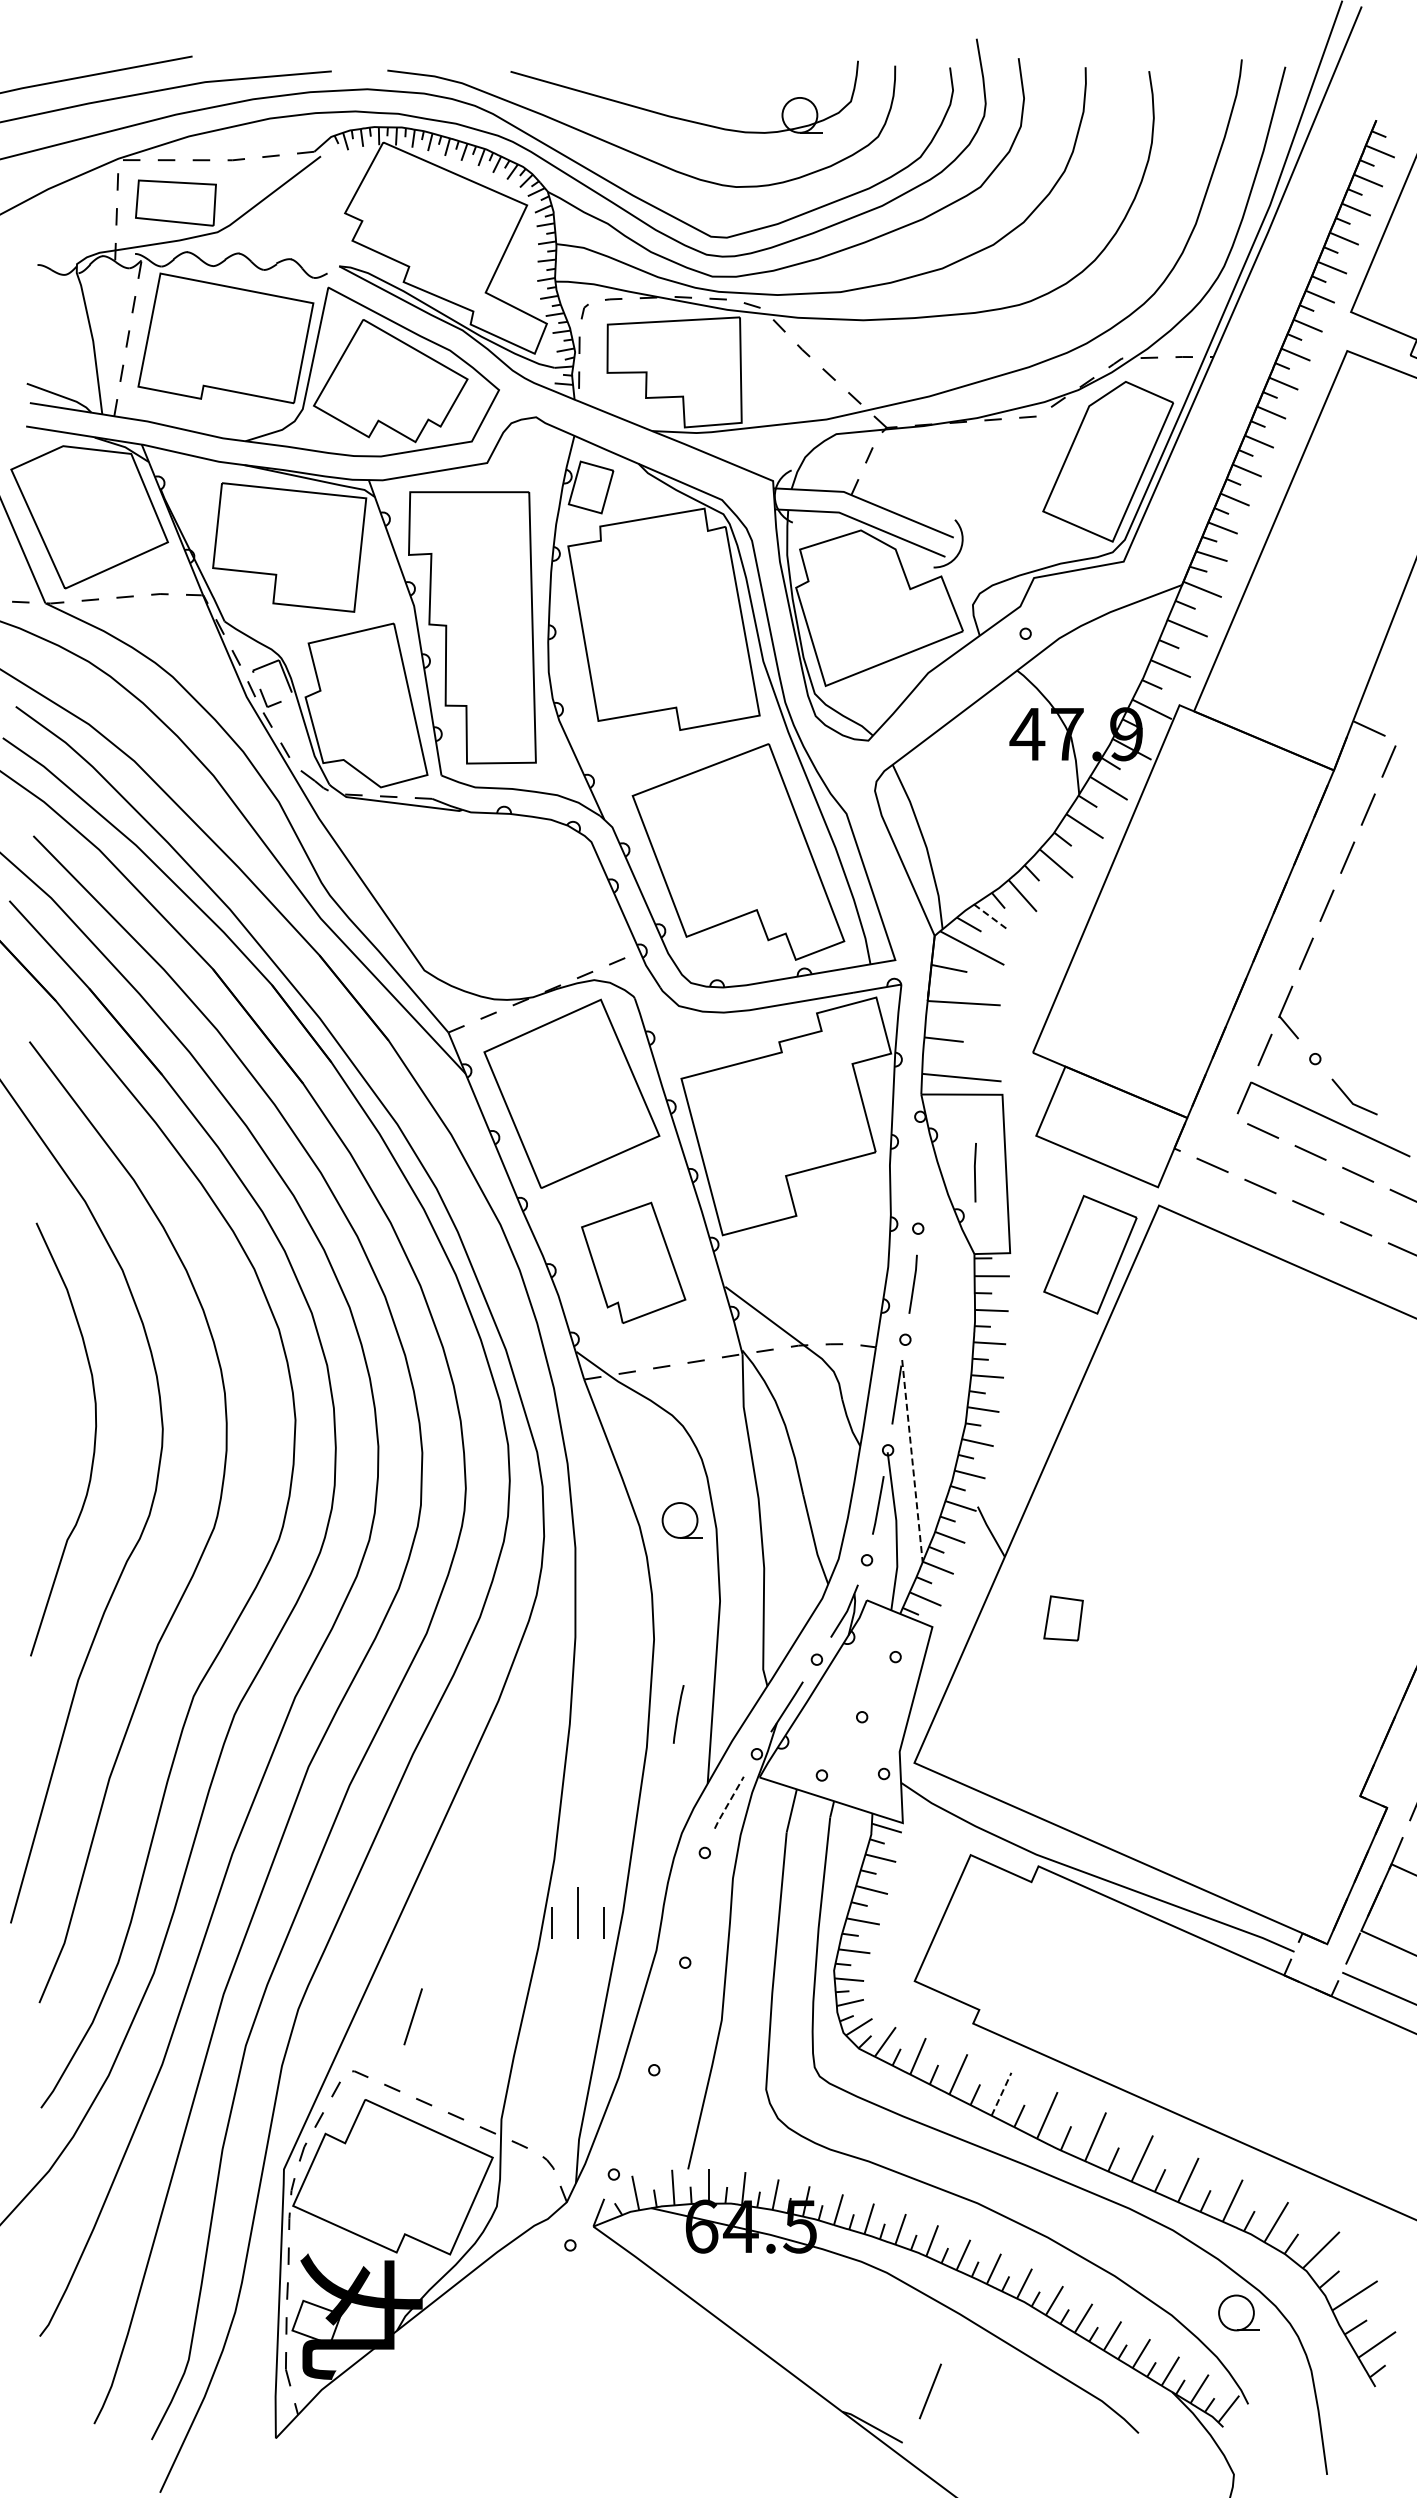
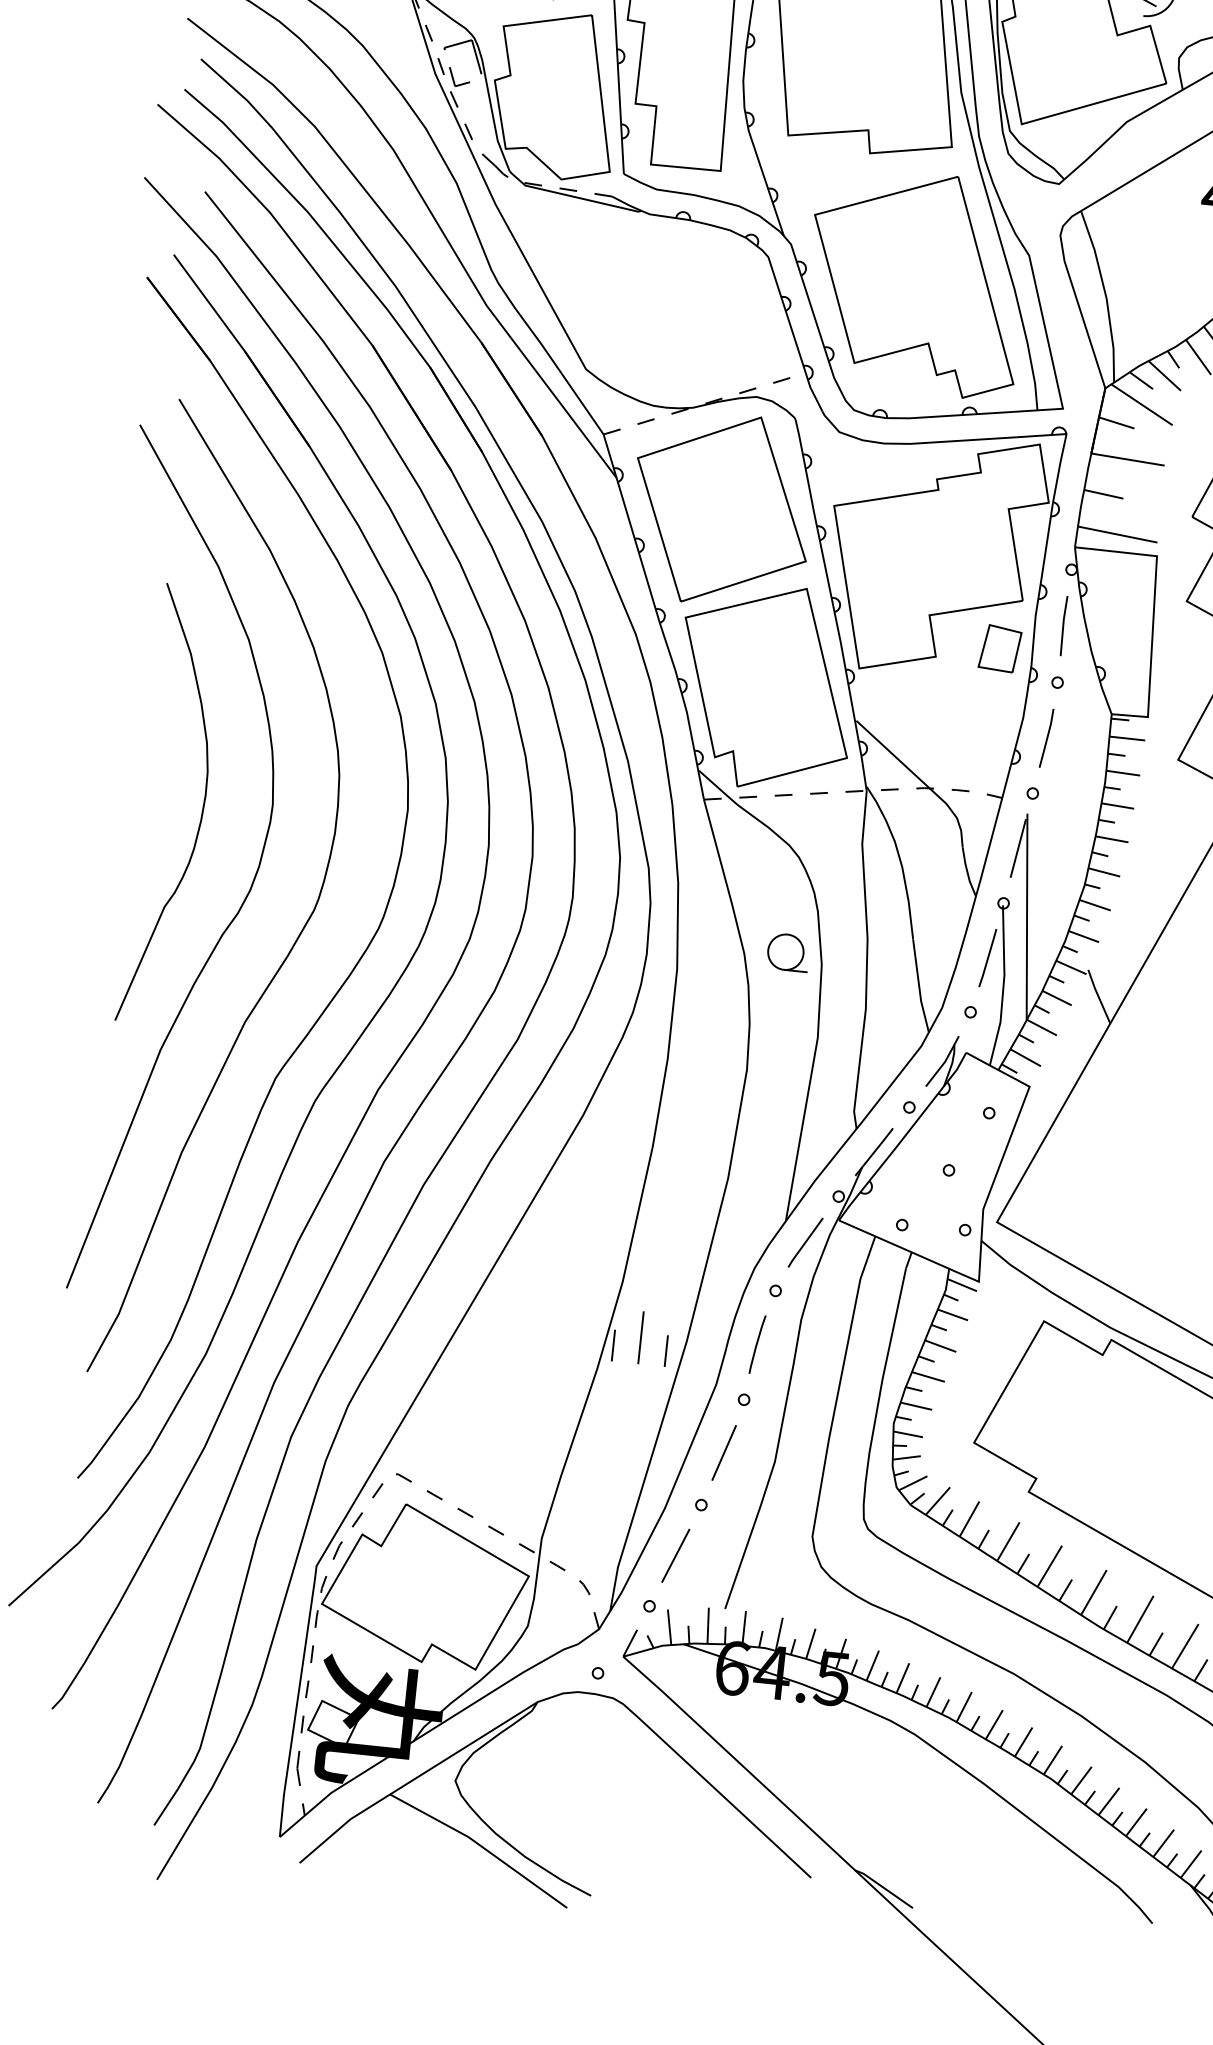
line: (991, 917) -> (1164, 375), dashed -> solid
line: (974, 1172) -> (1062, 625), moved
part: (633, 1262) -> (766, 686), size x1.67
line: (912, 1461) -> (1027, 917), dashed -> solid
part: (1063, 1618) -> (1000, 648), moved
line: (678, 1714) -> (757, 1344), moved
line: (728, 1803) -> (804, 1243), dashed -> solid
line: (412, 2016) -> (723, 1452), moved
line: (1001, 2094) -> (1049, 1566), dashed -> solid
line: (929, 2391) -> (674, 1555), moved
part: (515, 2429) -> (522, 1853), added

